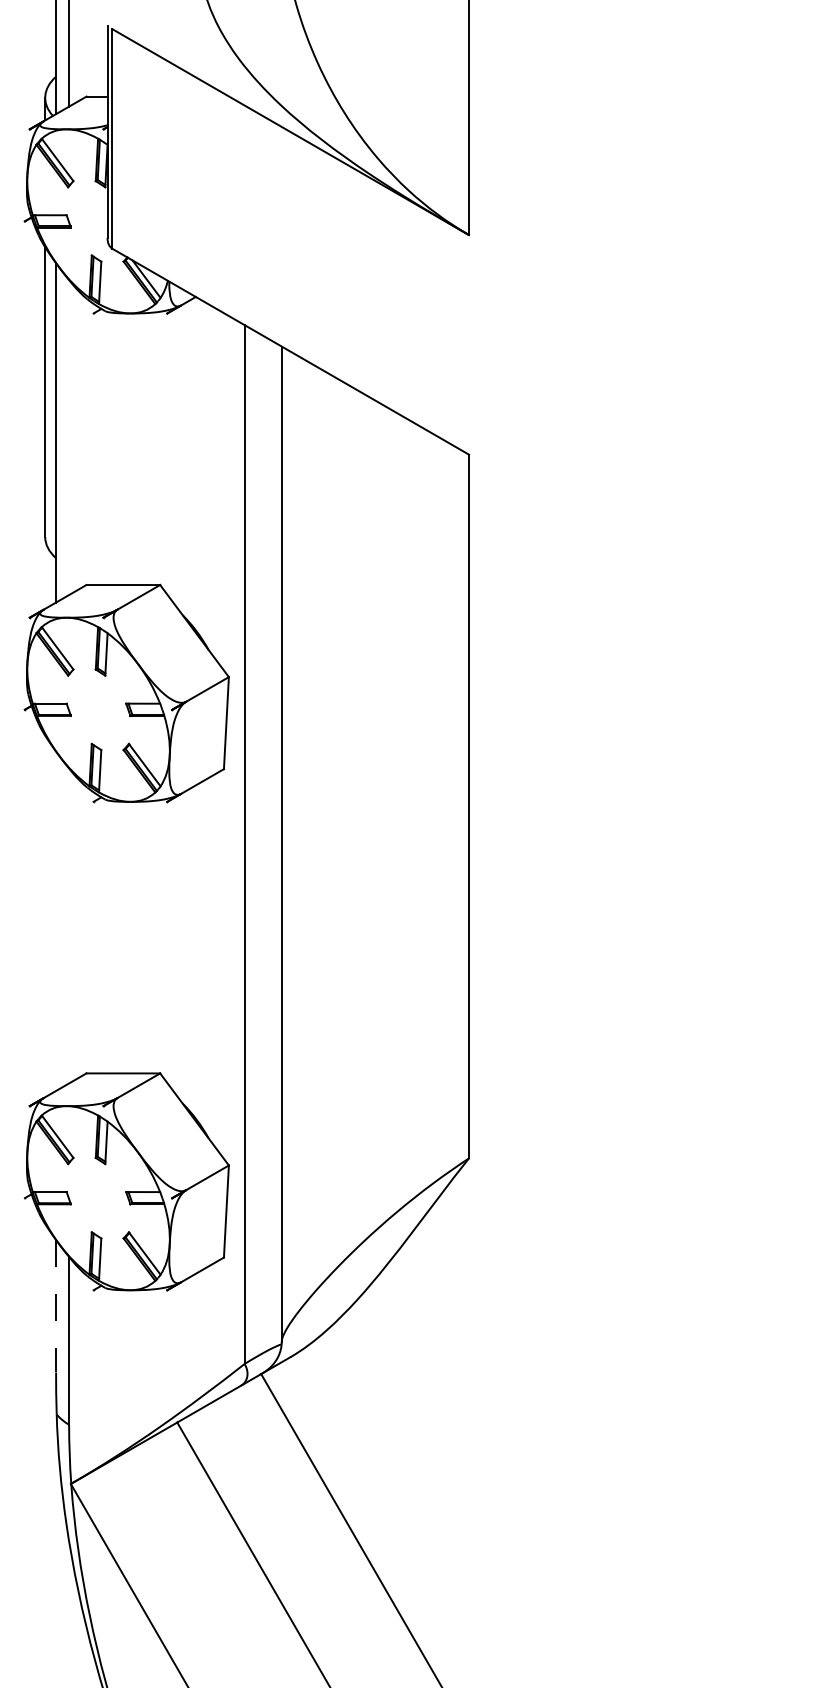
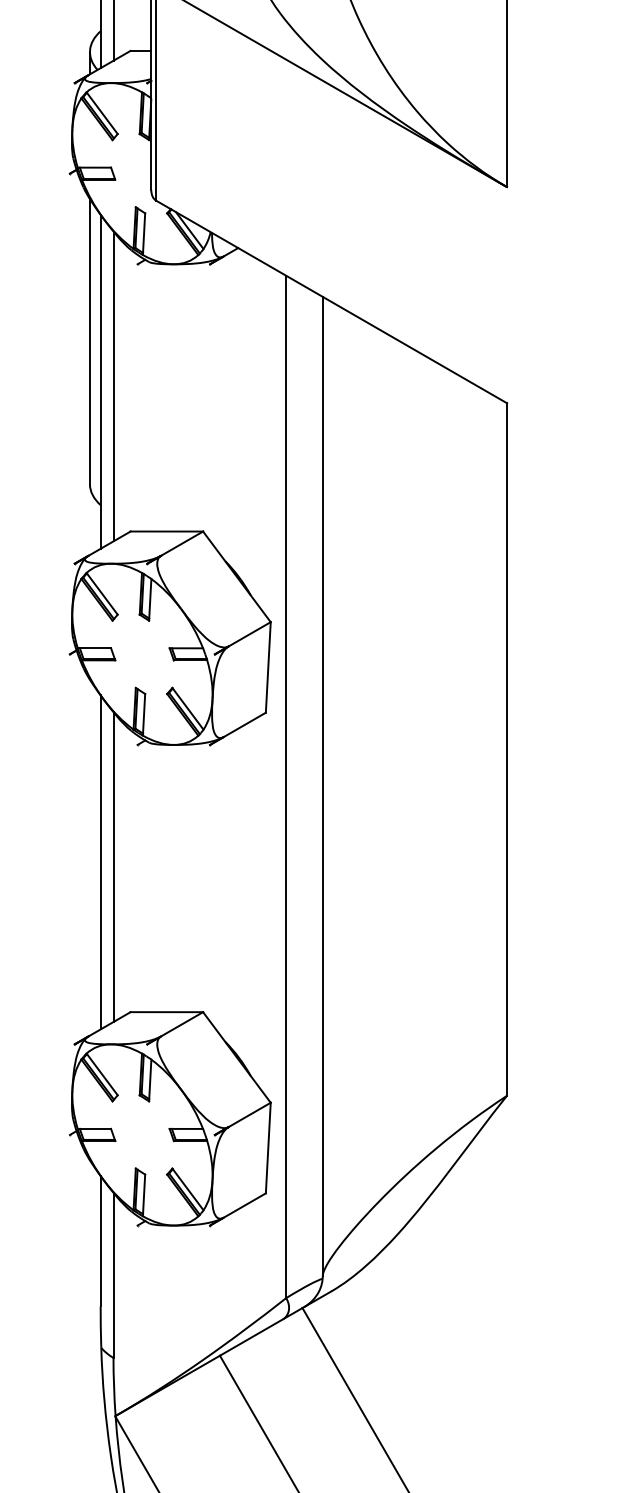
line: (69, 437) -> (113, 386), added
line: (56, 920) -> (101, 861), added
line: (69, 925) -> (113, 866), added
line: (56, 1306) -> (101, 1241), dashed -> solid

